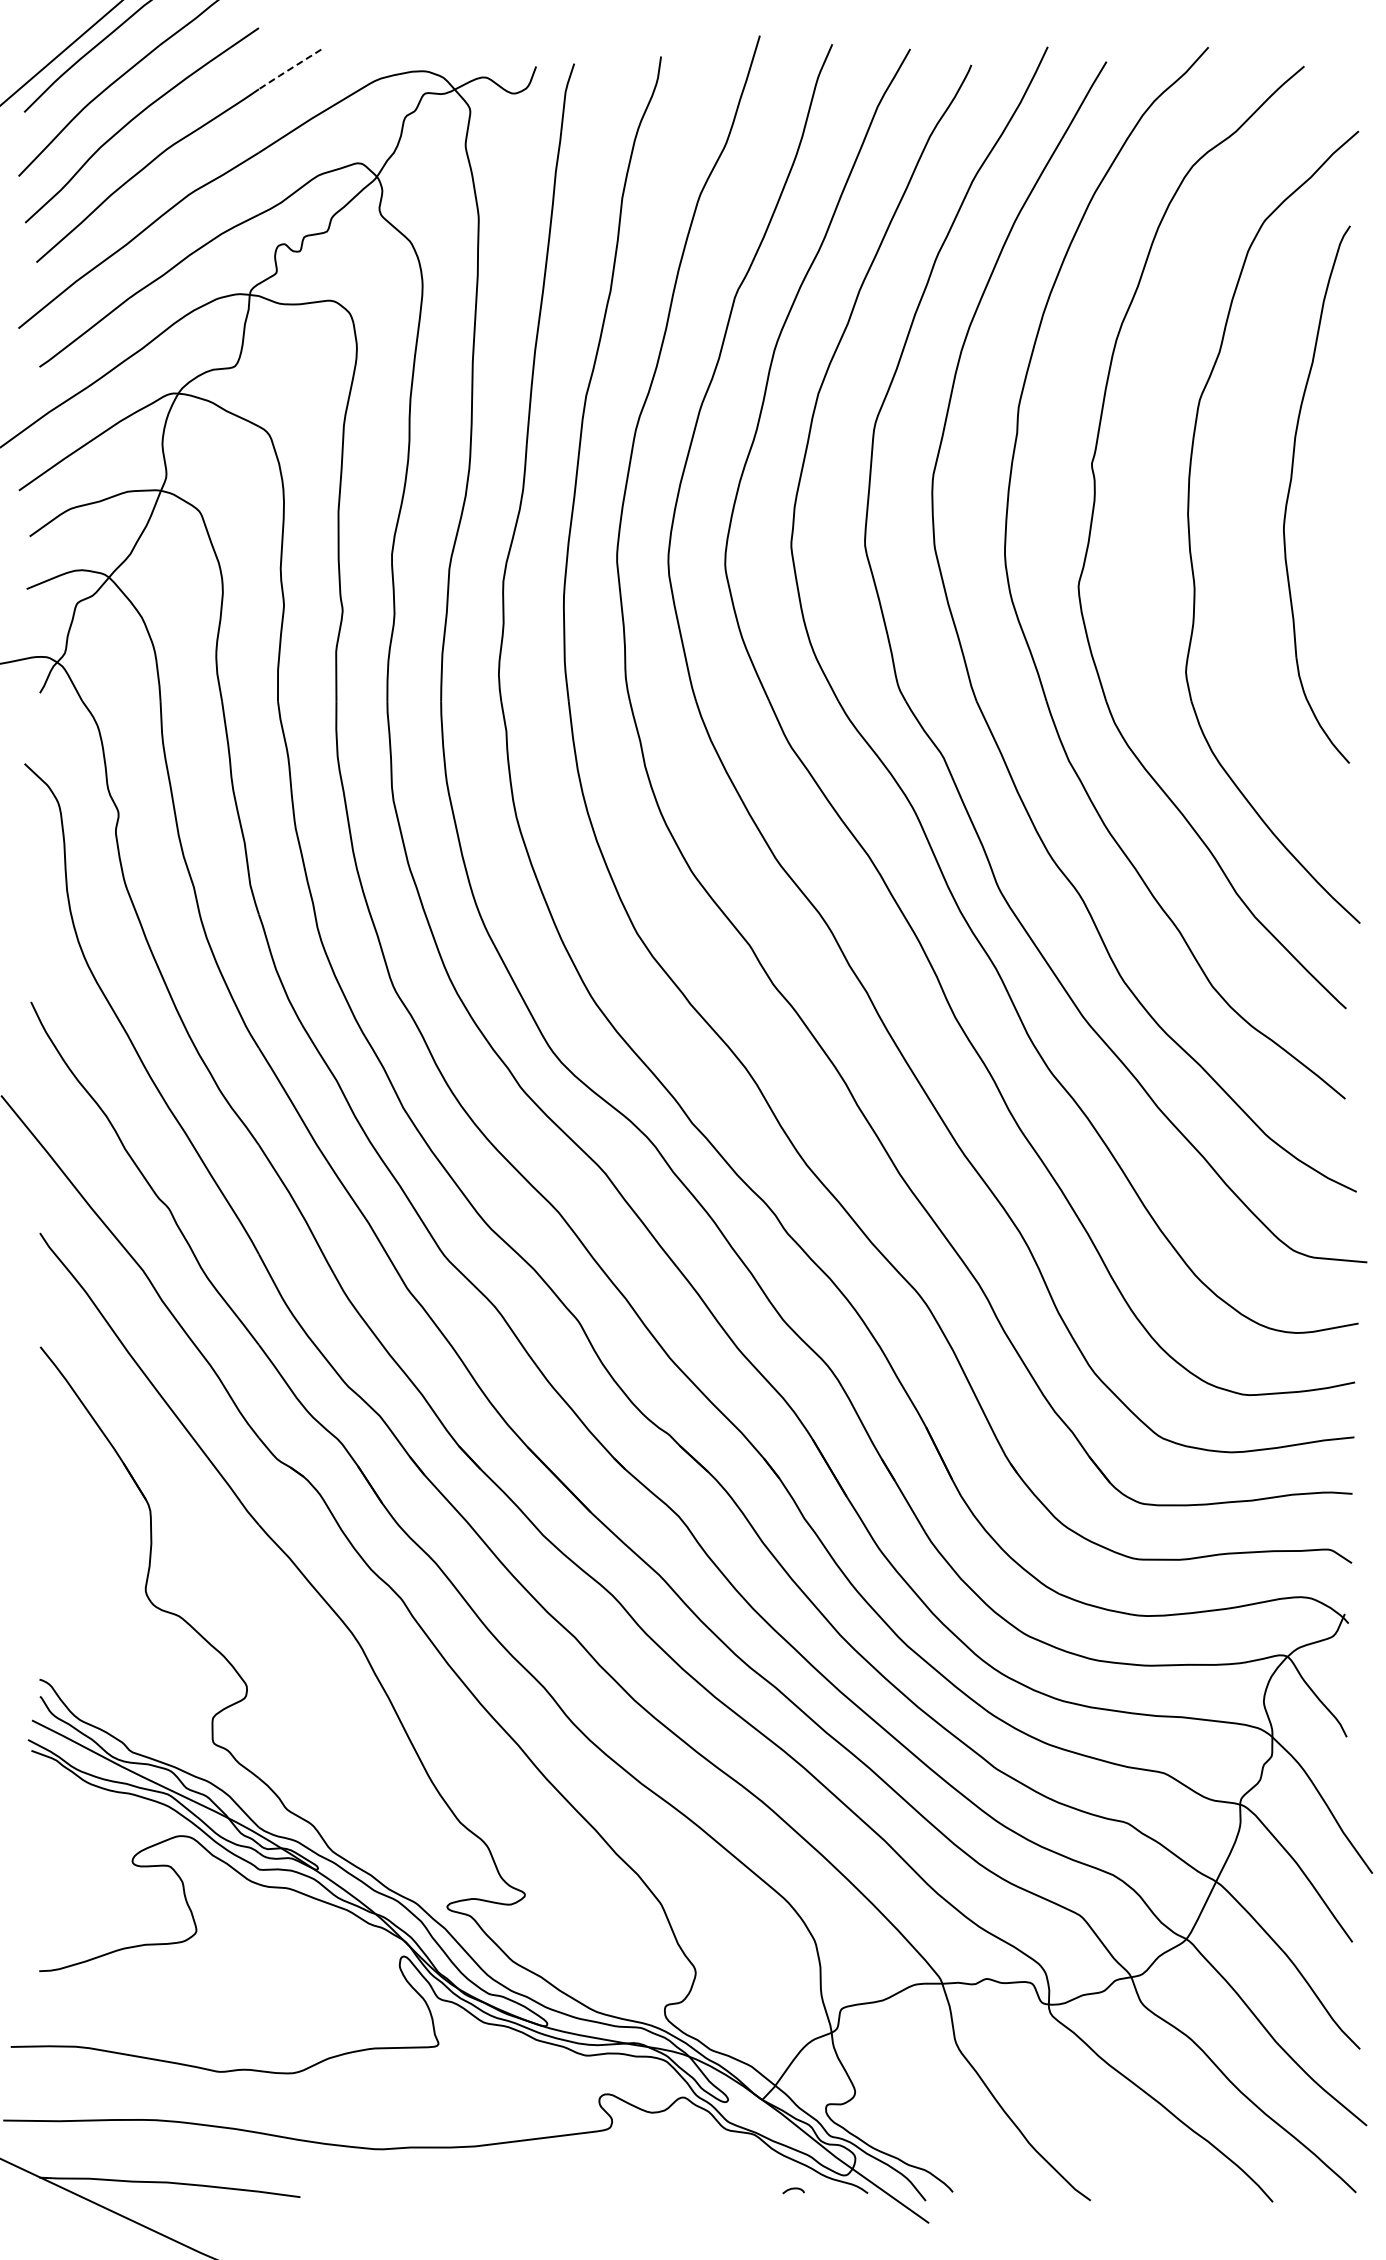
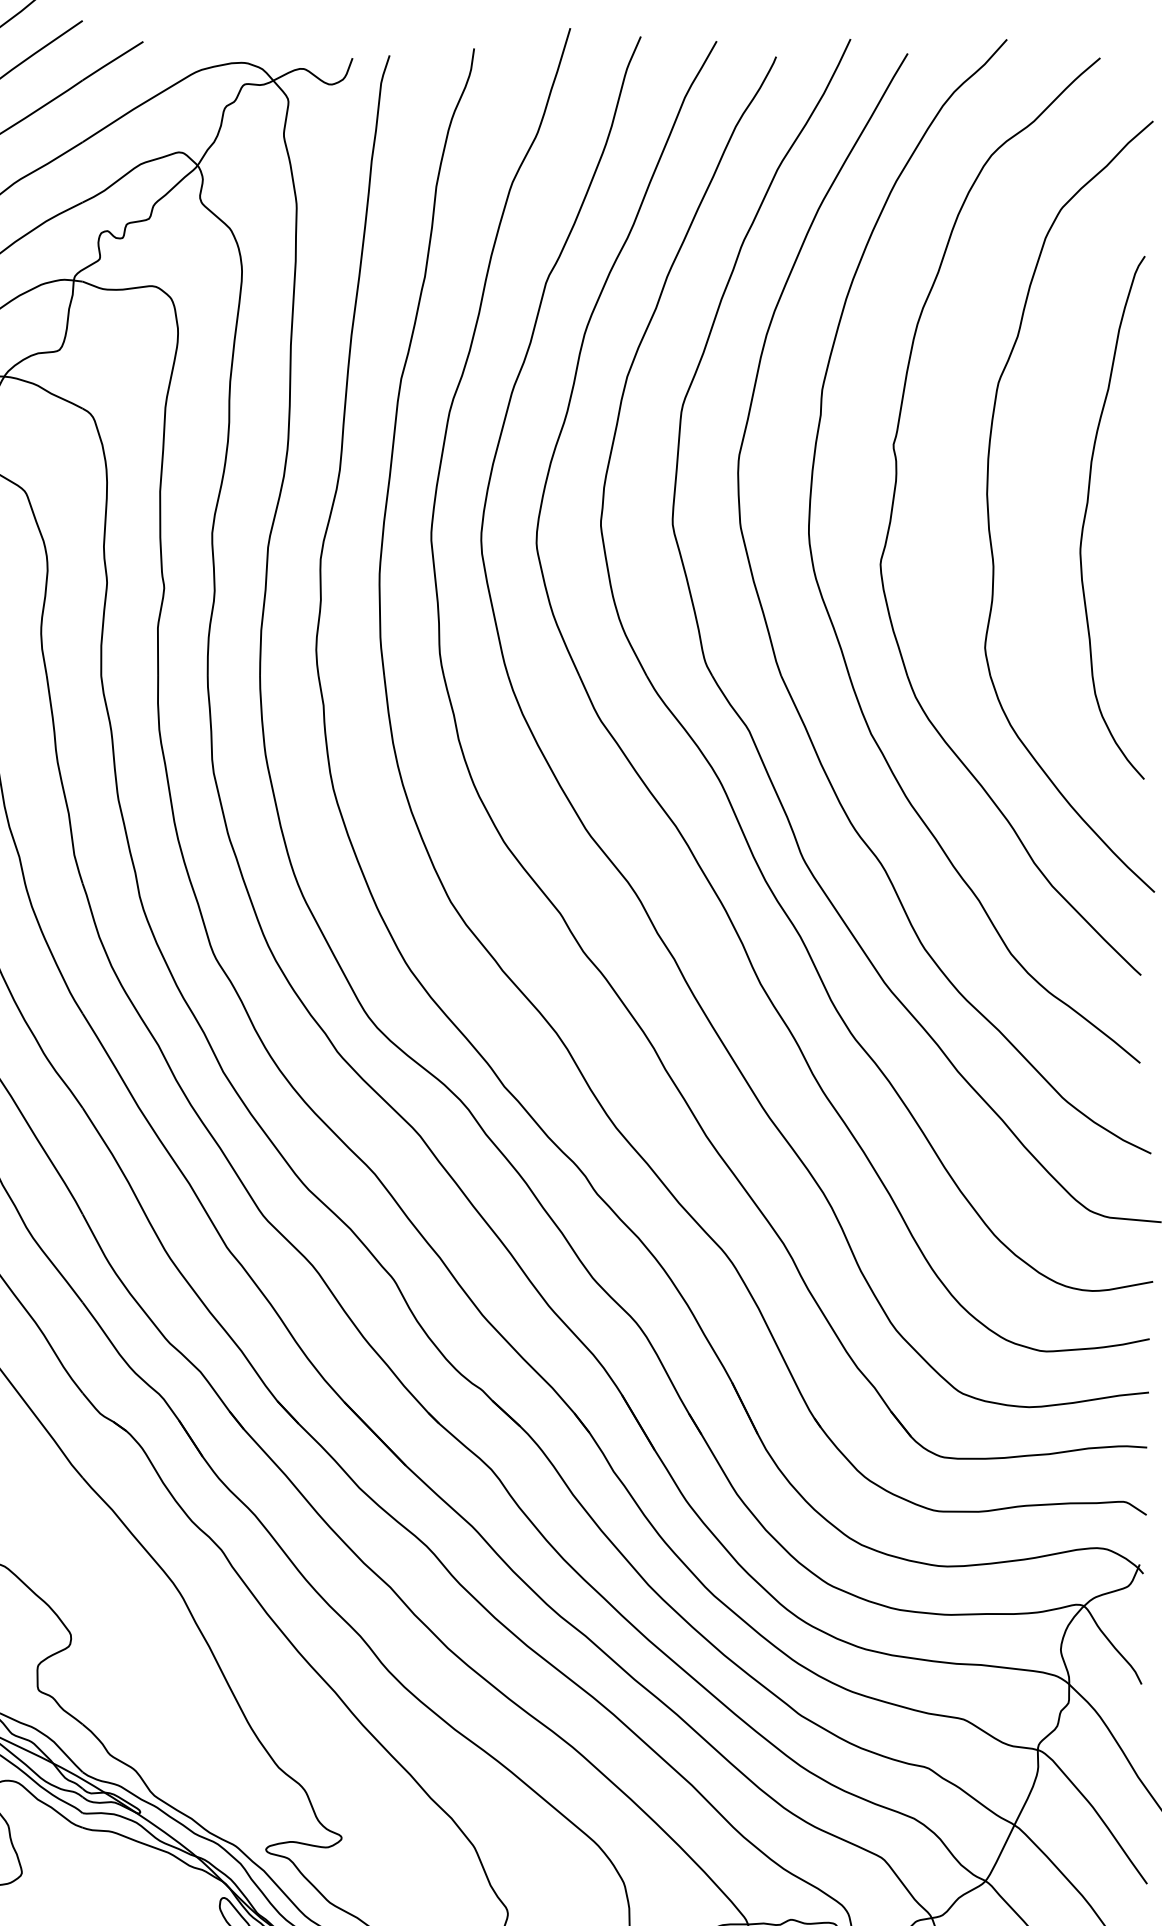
line: (289, 69) -> (112, 61), dashed -> solid
part: (1290, 489) -> (1086, 512), moved

